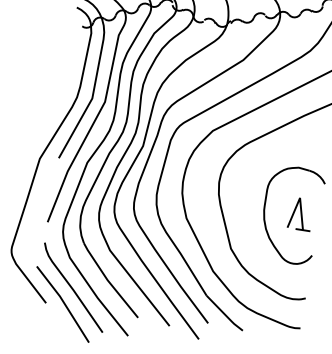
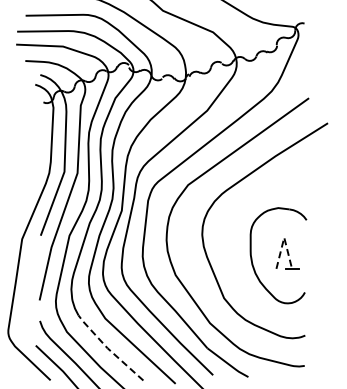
line: (300, 197) -> (284, 237), solid -> dashed
line: (108, 280) -> (108, 348), solid -> dashed

